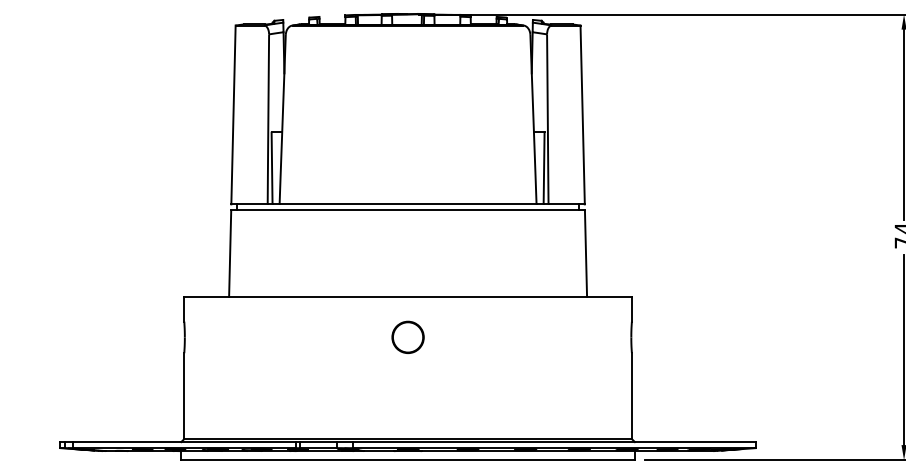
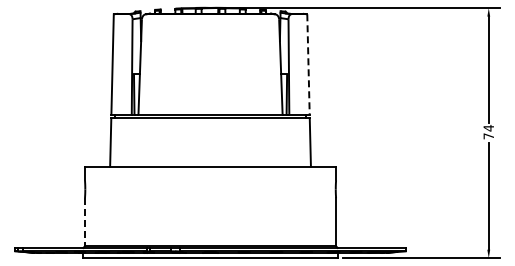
line: (582, 114) -> (308, 64), solid -> dashed
part: (408, 335) -> (210, 188), removed
line: (185, 396) -> (85, 222), solid -> dashed

